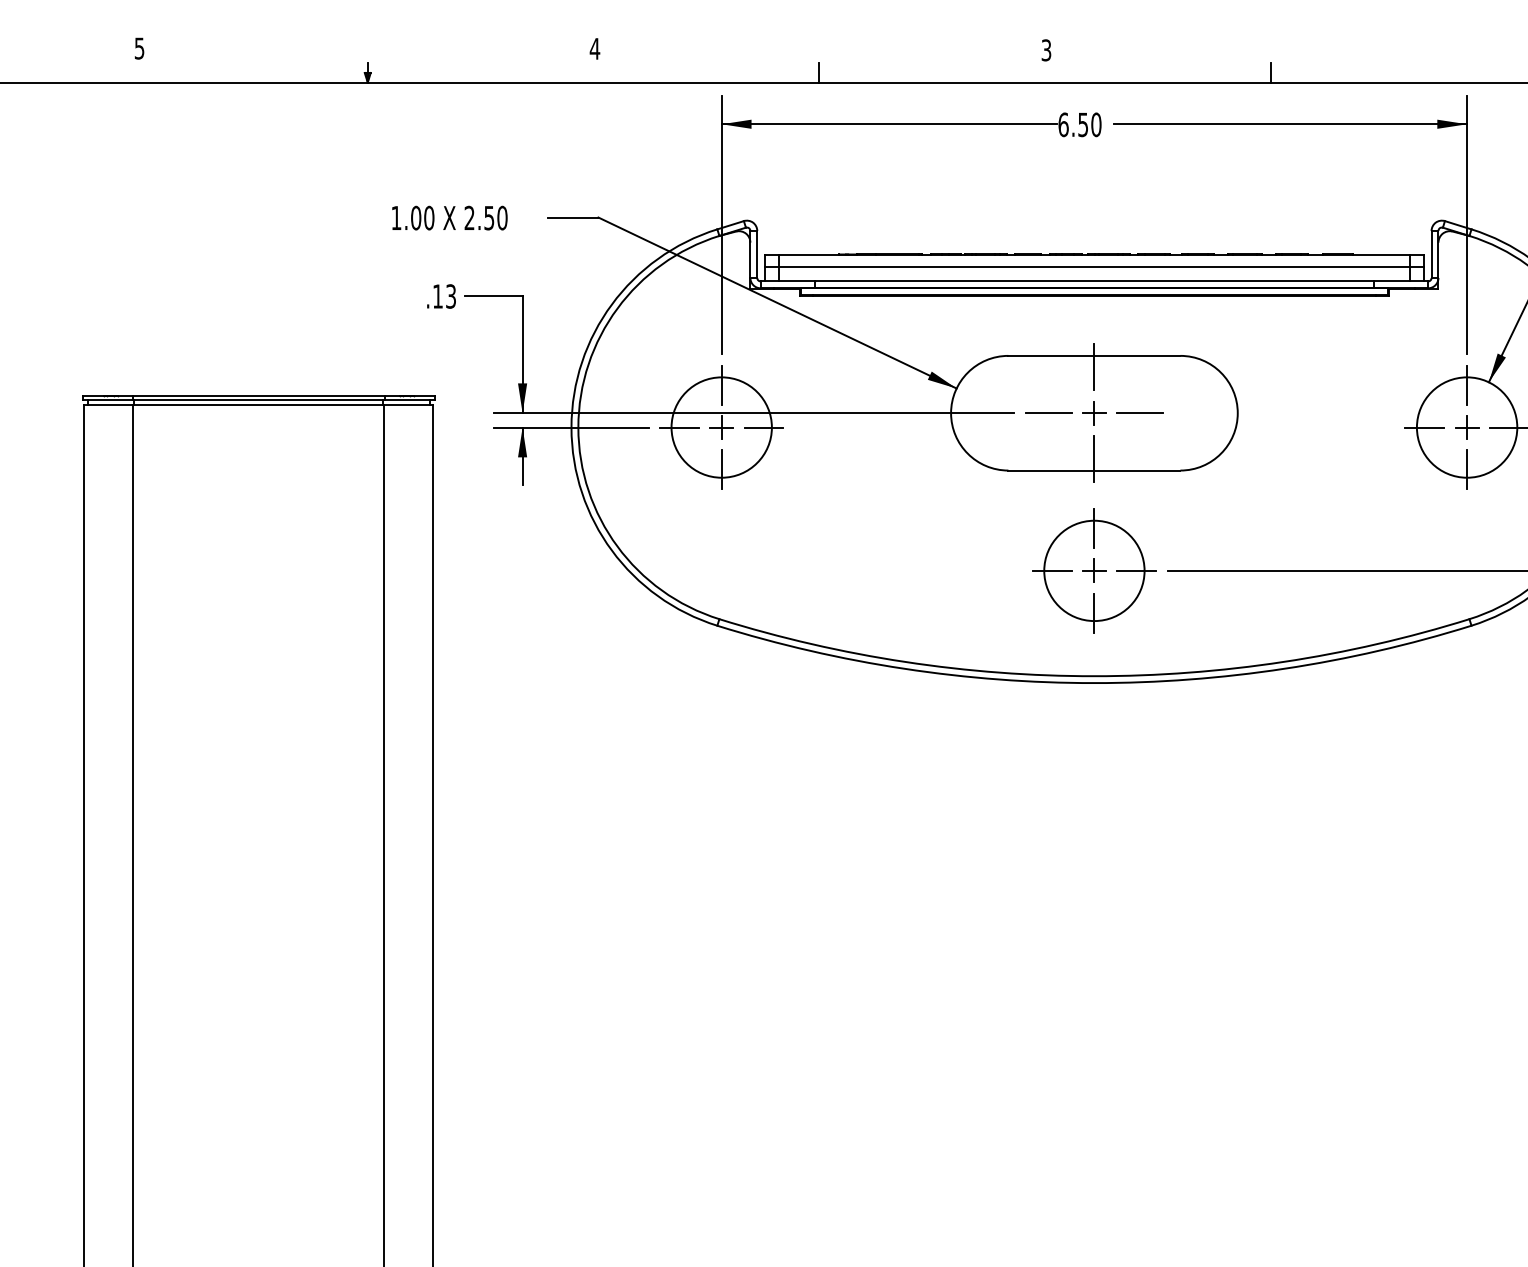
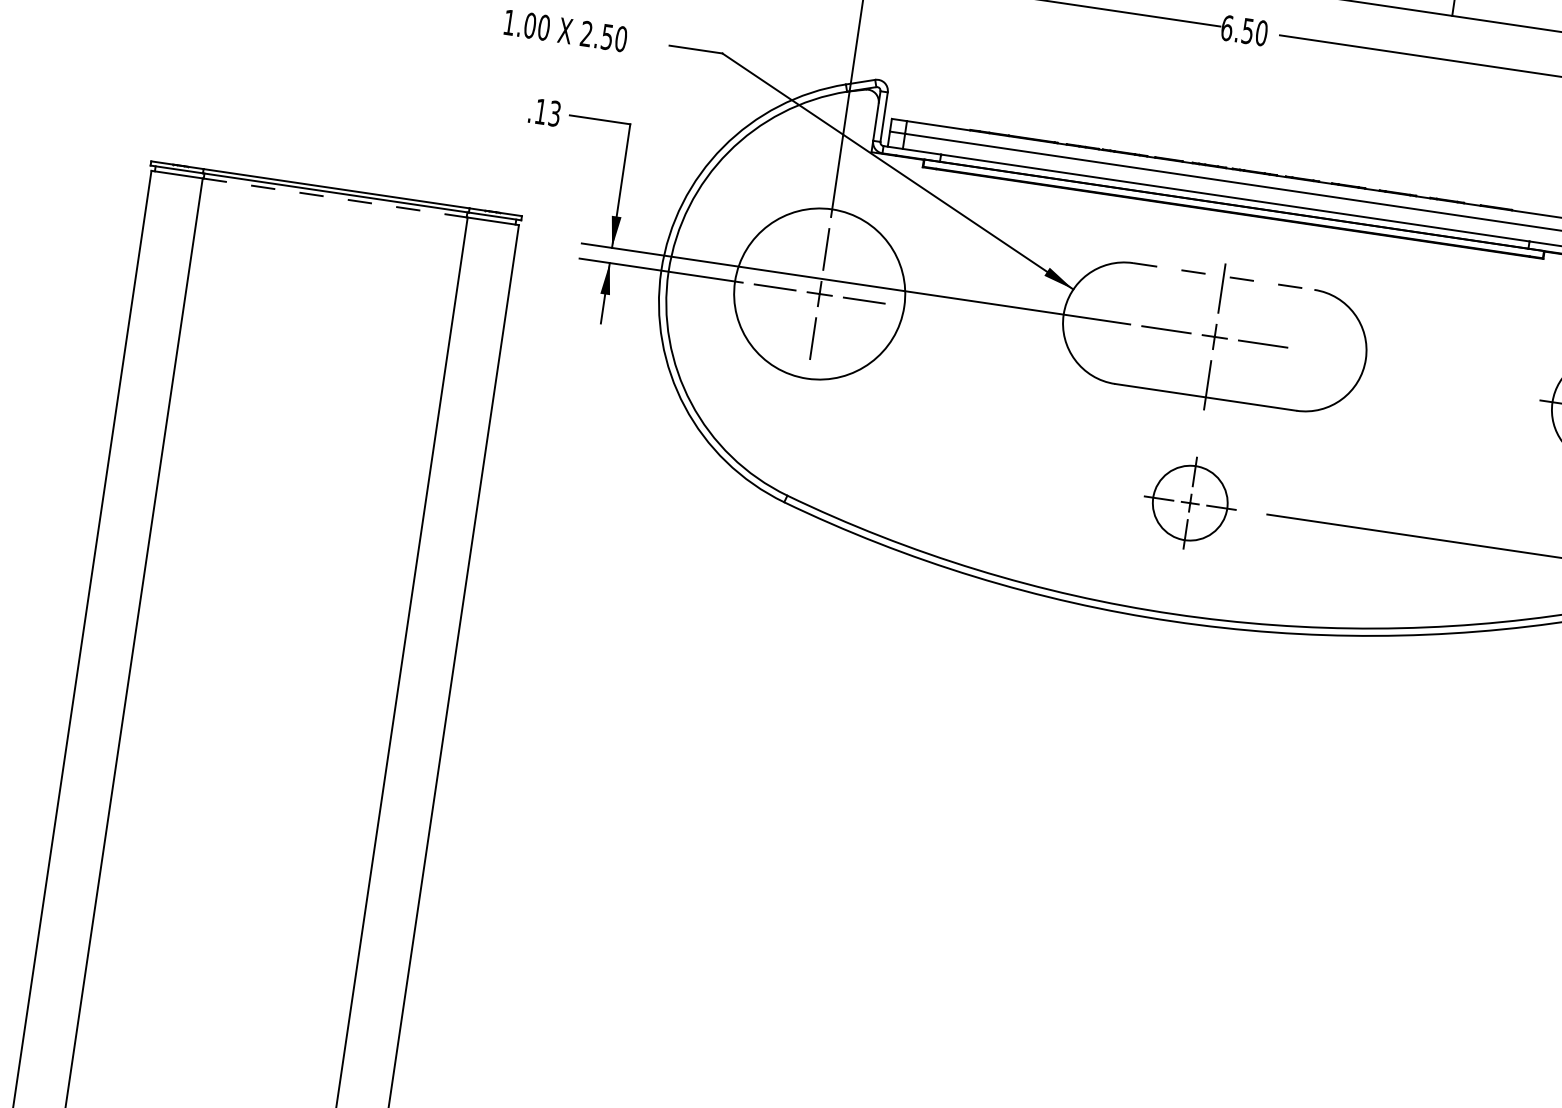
line: (1094, 355) -> (1223, 276), solid -> dashed
line: (258, 404) -> (335, 197), solid -> dashed
circle: (721, 427) -> (819, 293), size x1.6
part: (1094, 570) -> (1190, 502), size x0.7

